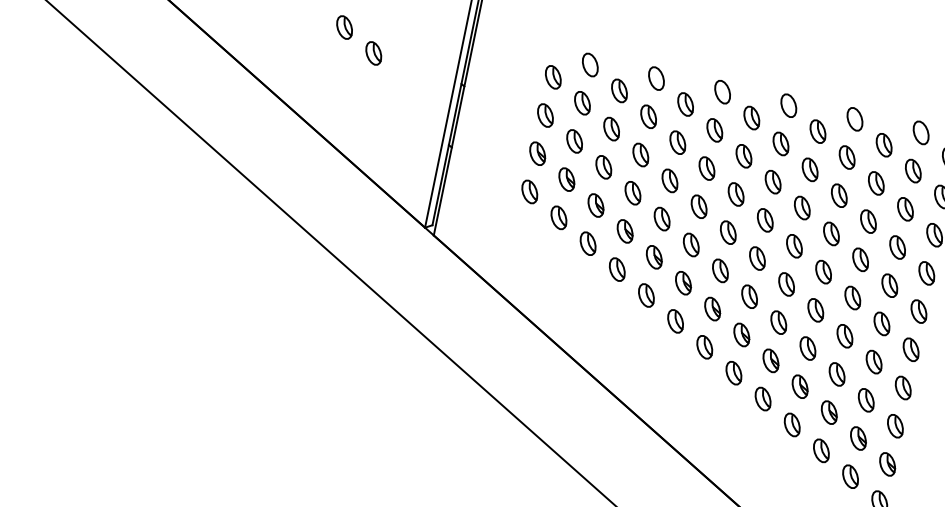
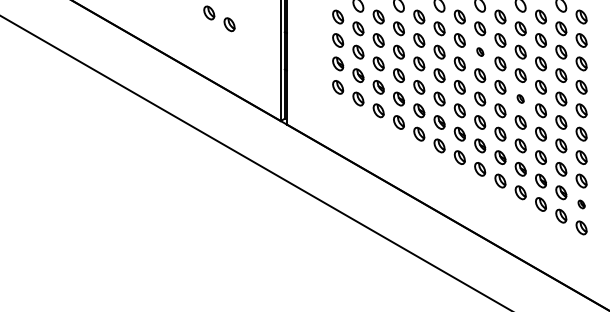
part: (774, 181) -> (480, 51), size x0.6
part: (823, 271) -> (520, 98), size x0.6
part: (887, 464) -> (581, 204), size x0.6

